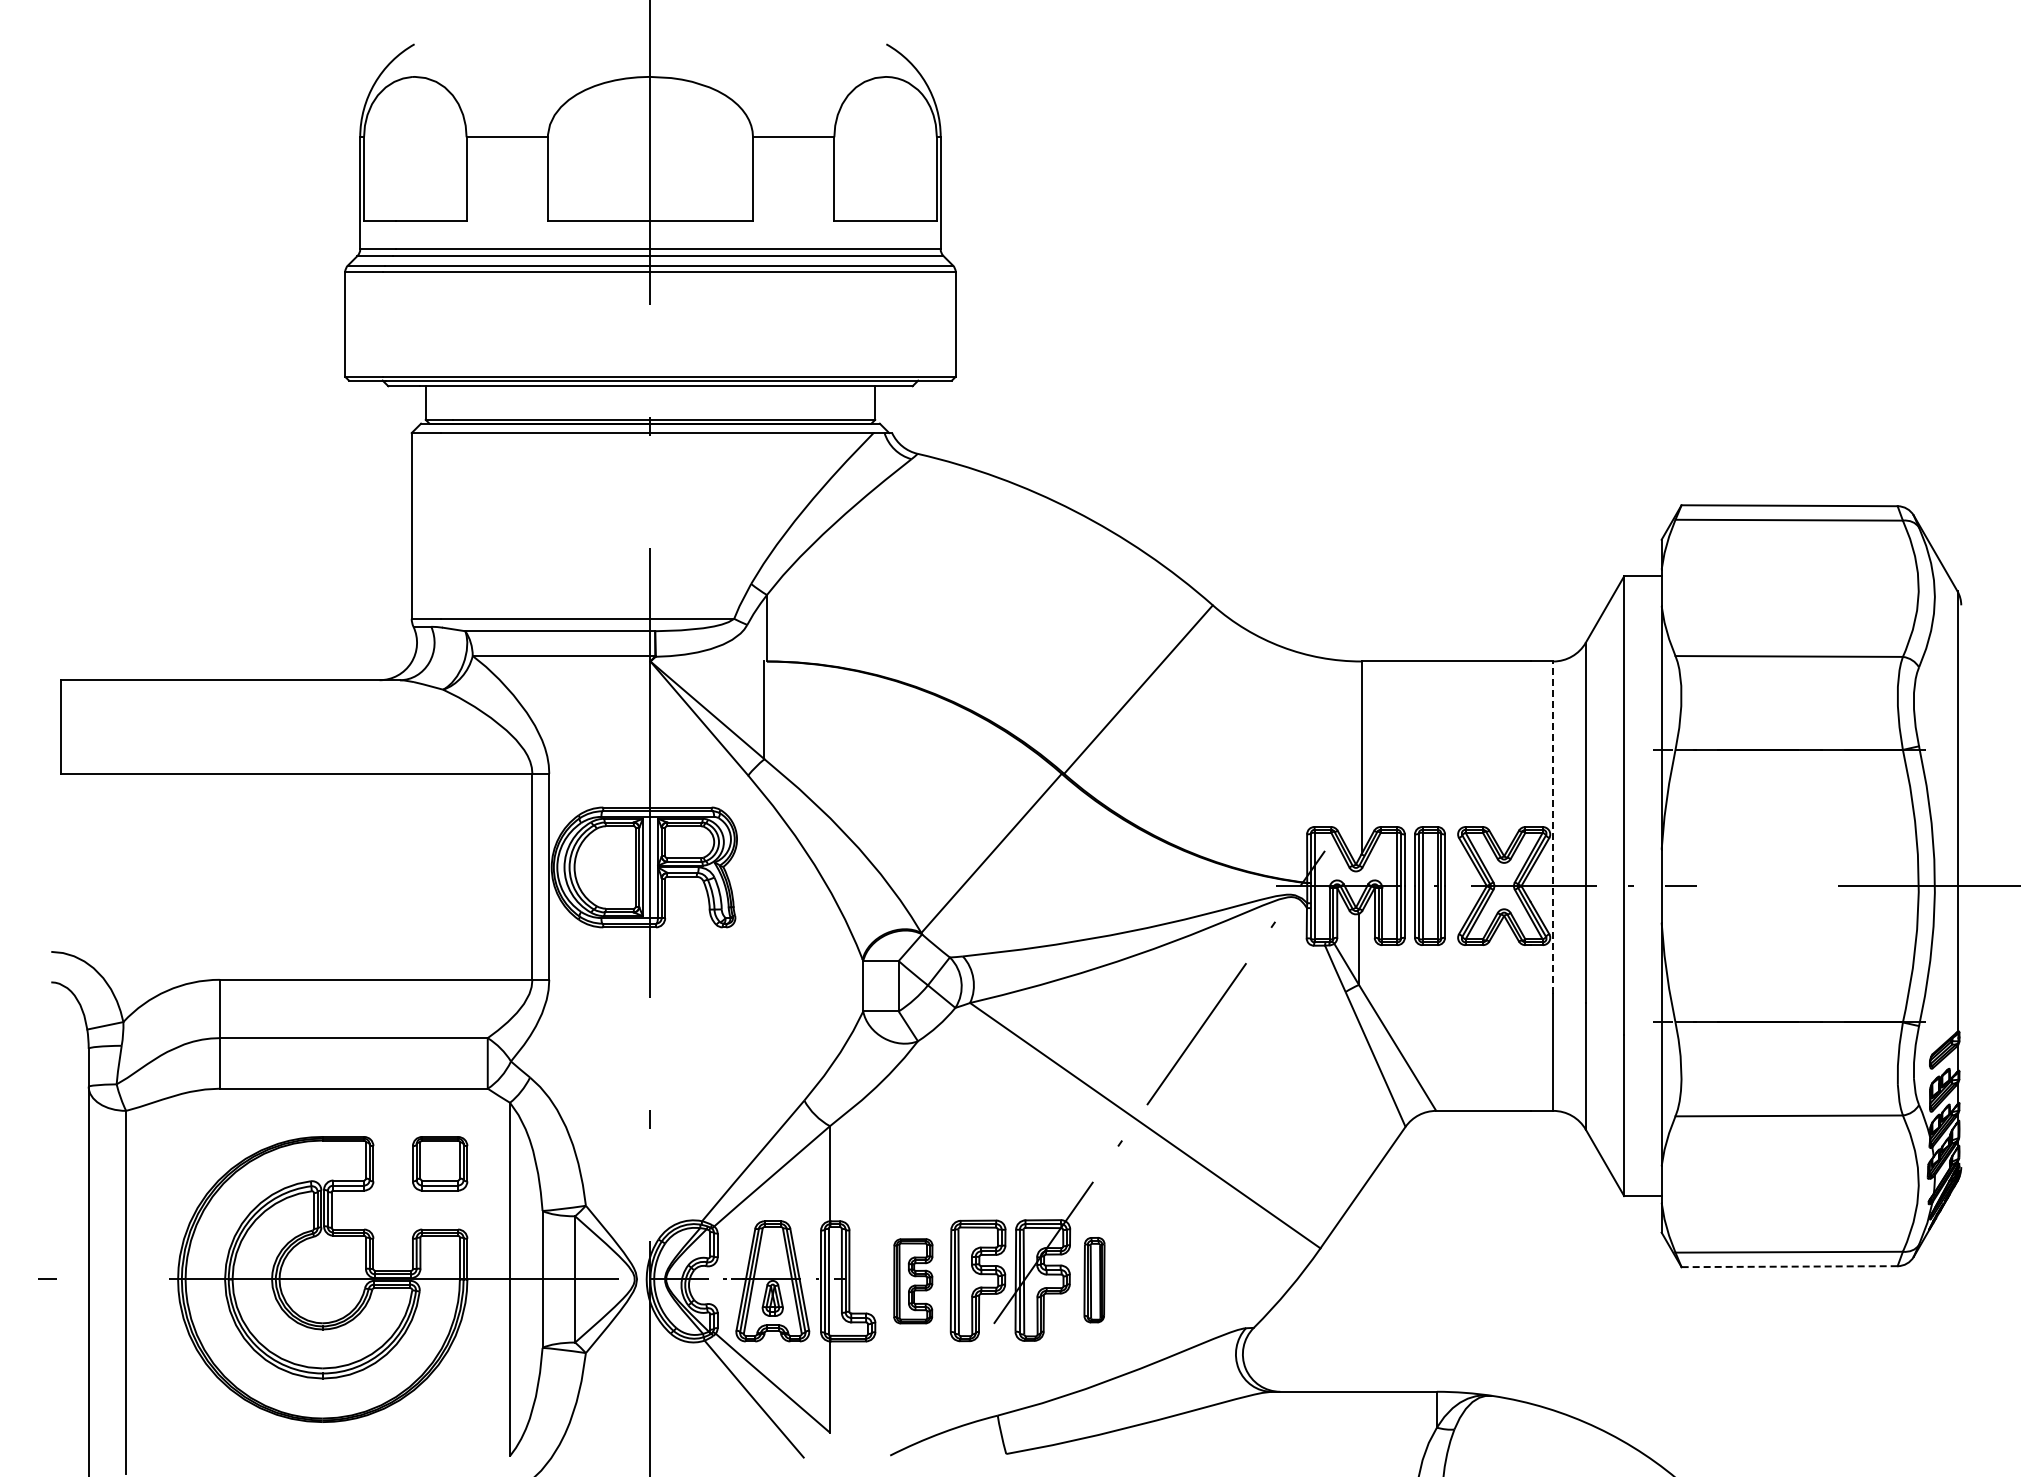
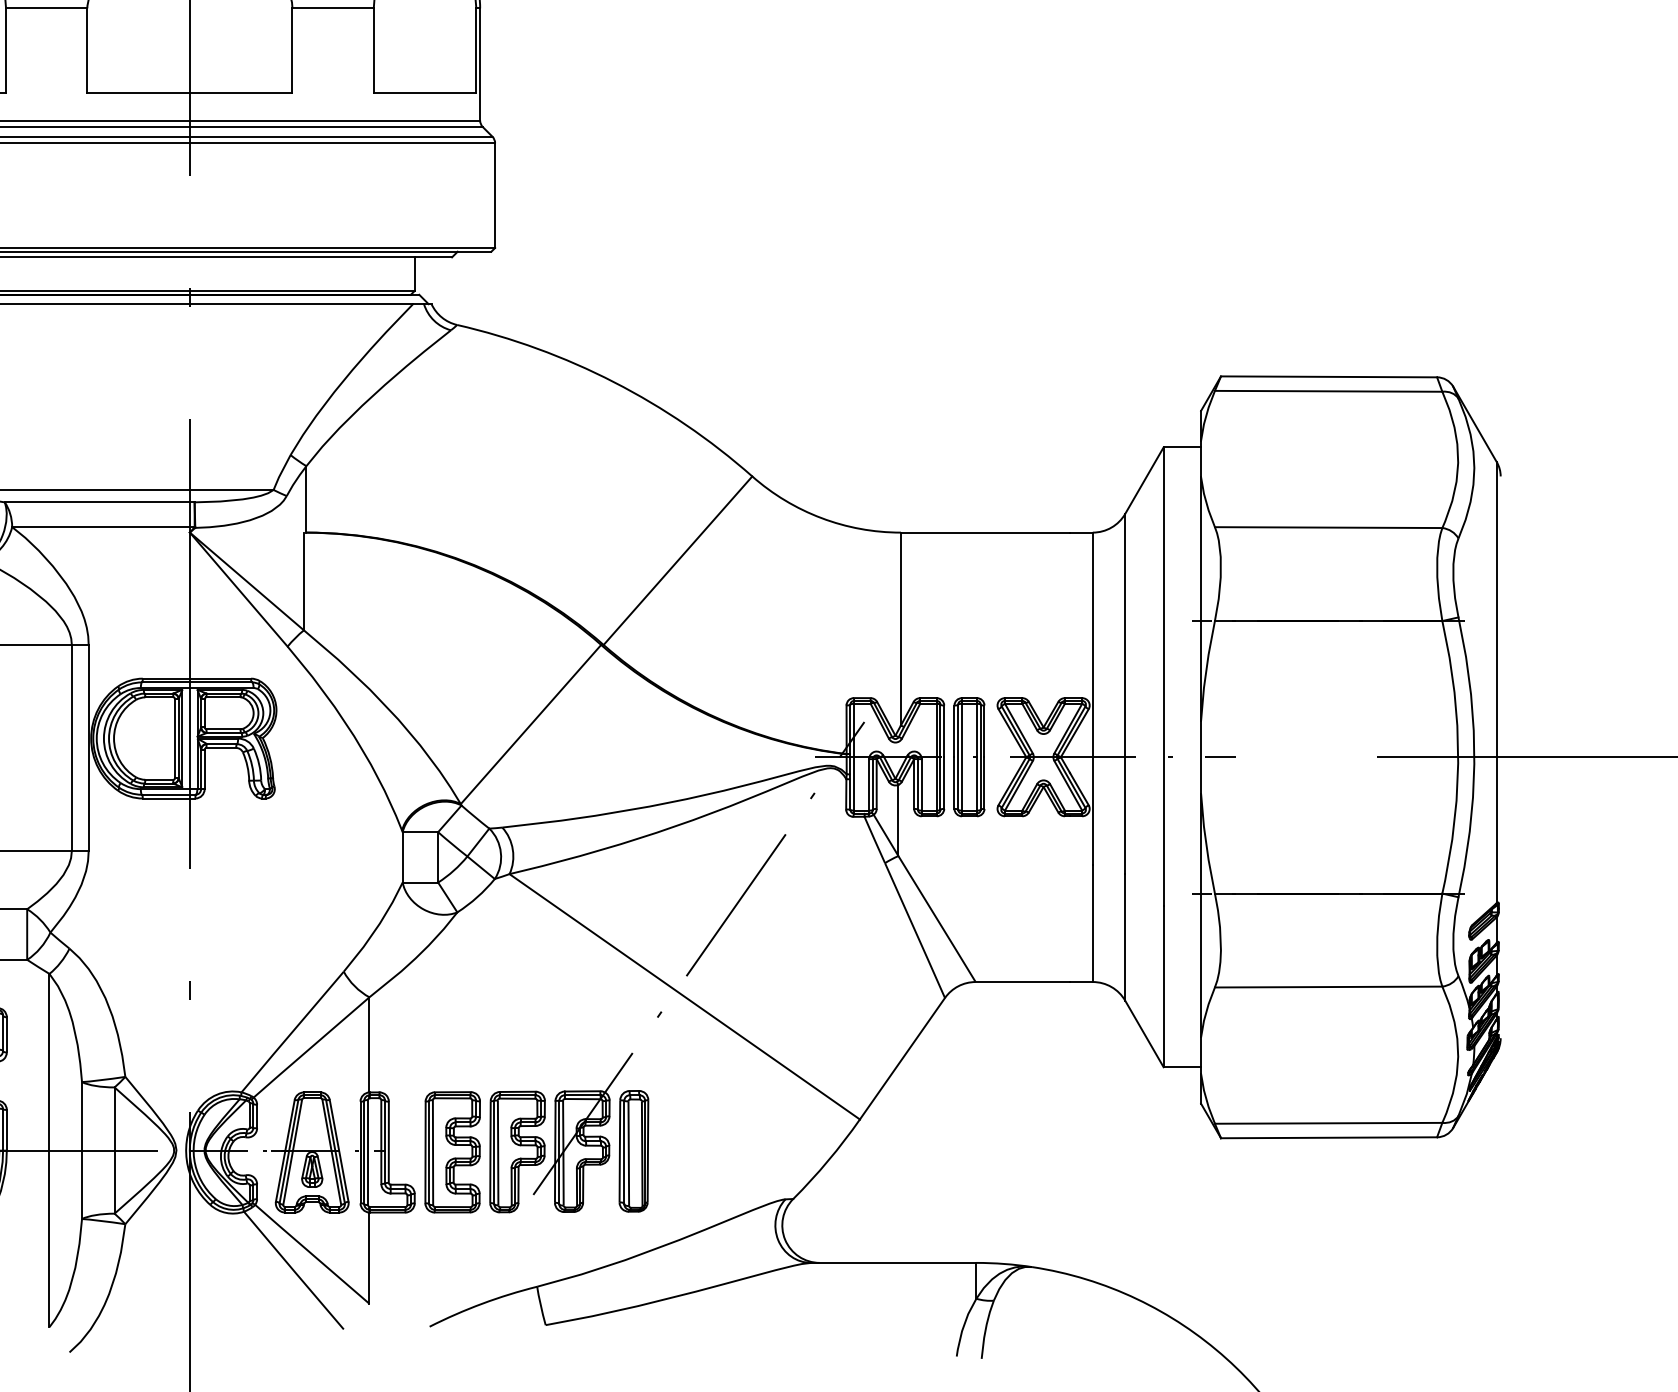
line: (1553, 827) -> (1092, 698), dashed -> solid
line: (1789, 1266) -> (1328, 1137), dashed -> solid
part: (1094, 1279) -> (633, 1150), size x1.43
part: (913, 1281) -> (452, 1152), size x1.43

